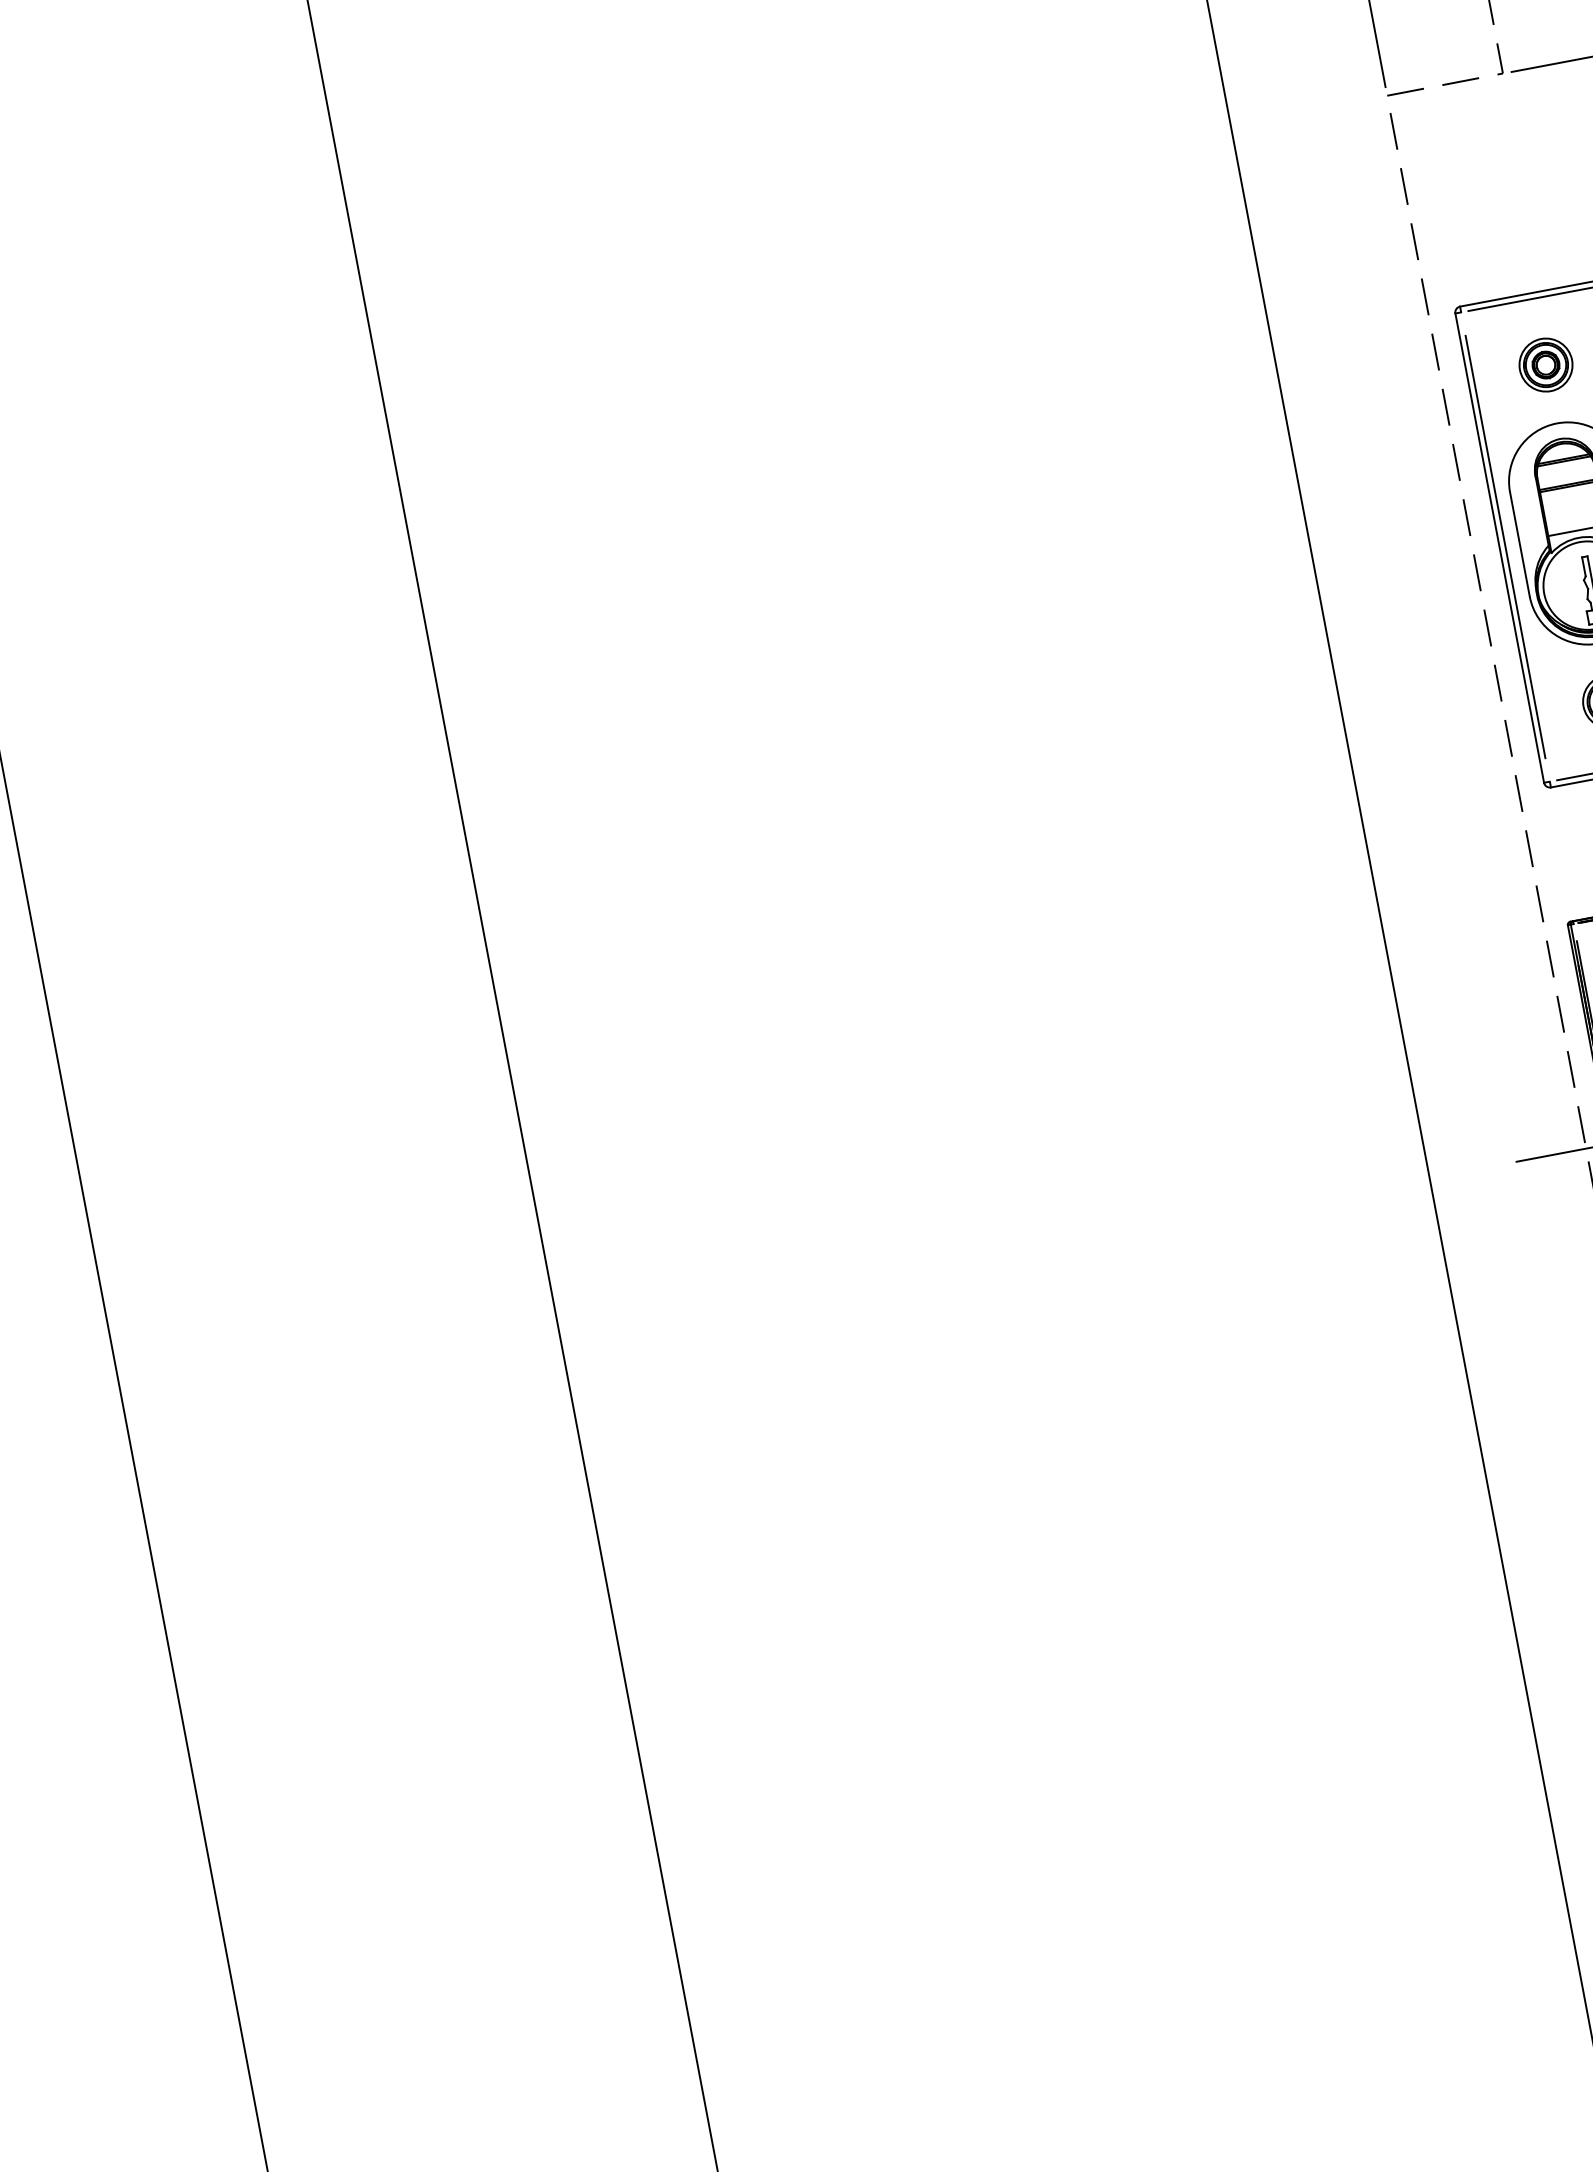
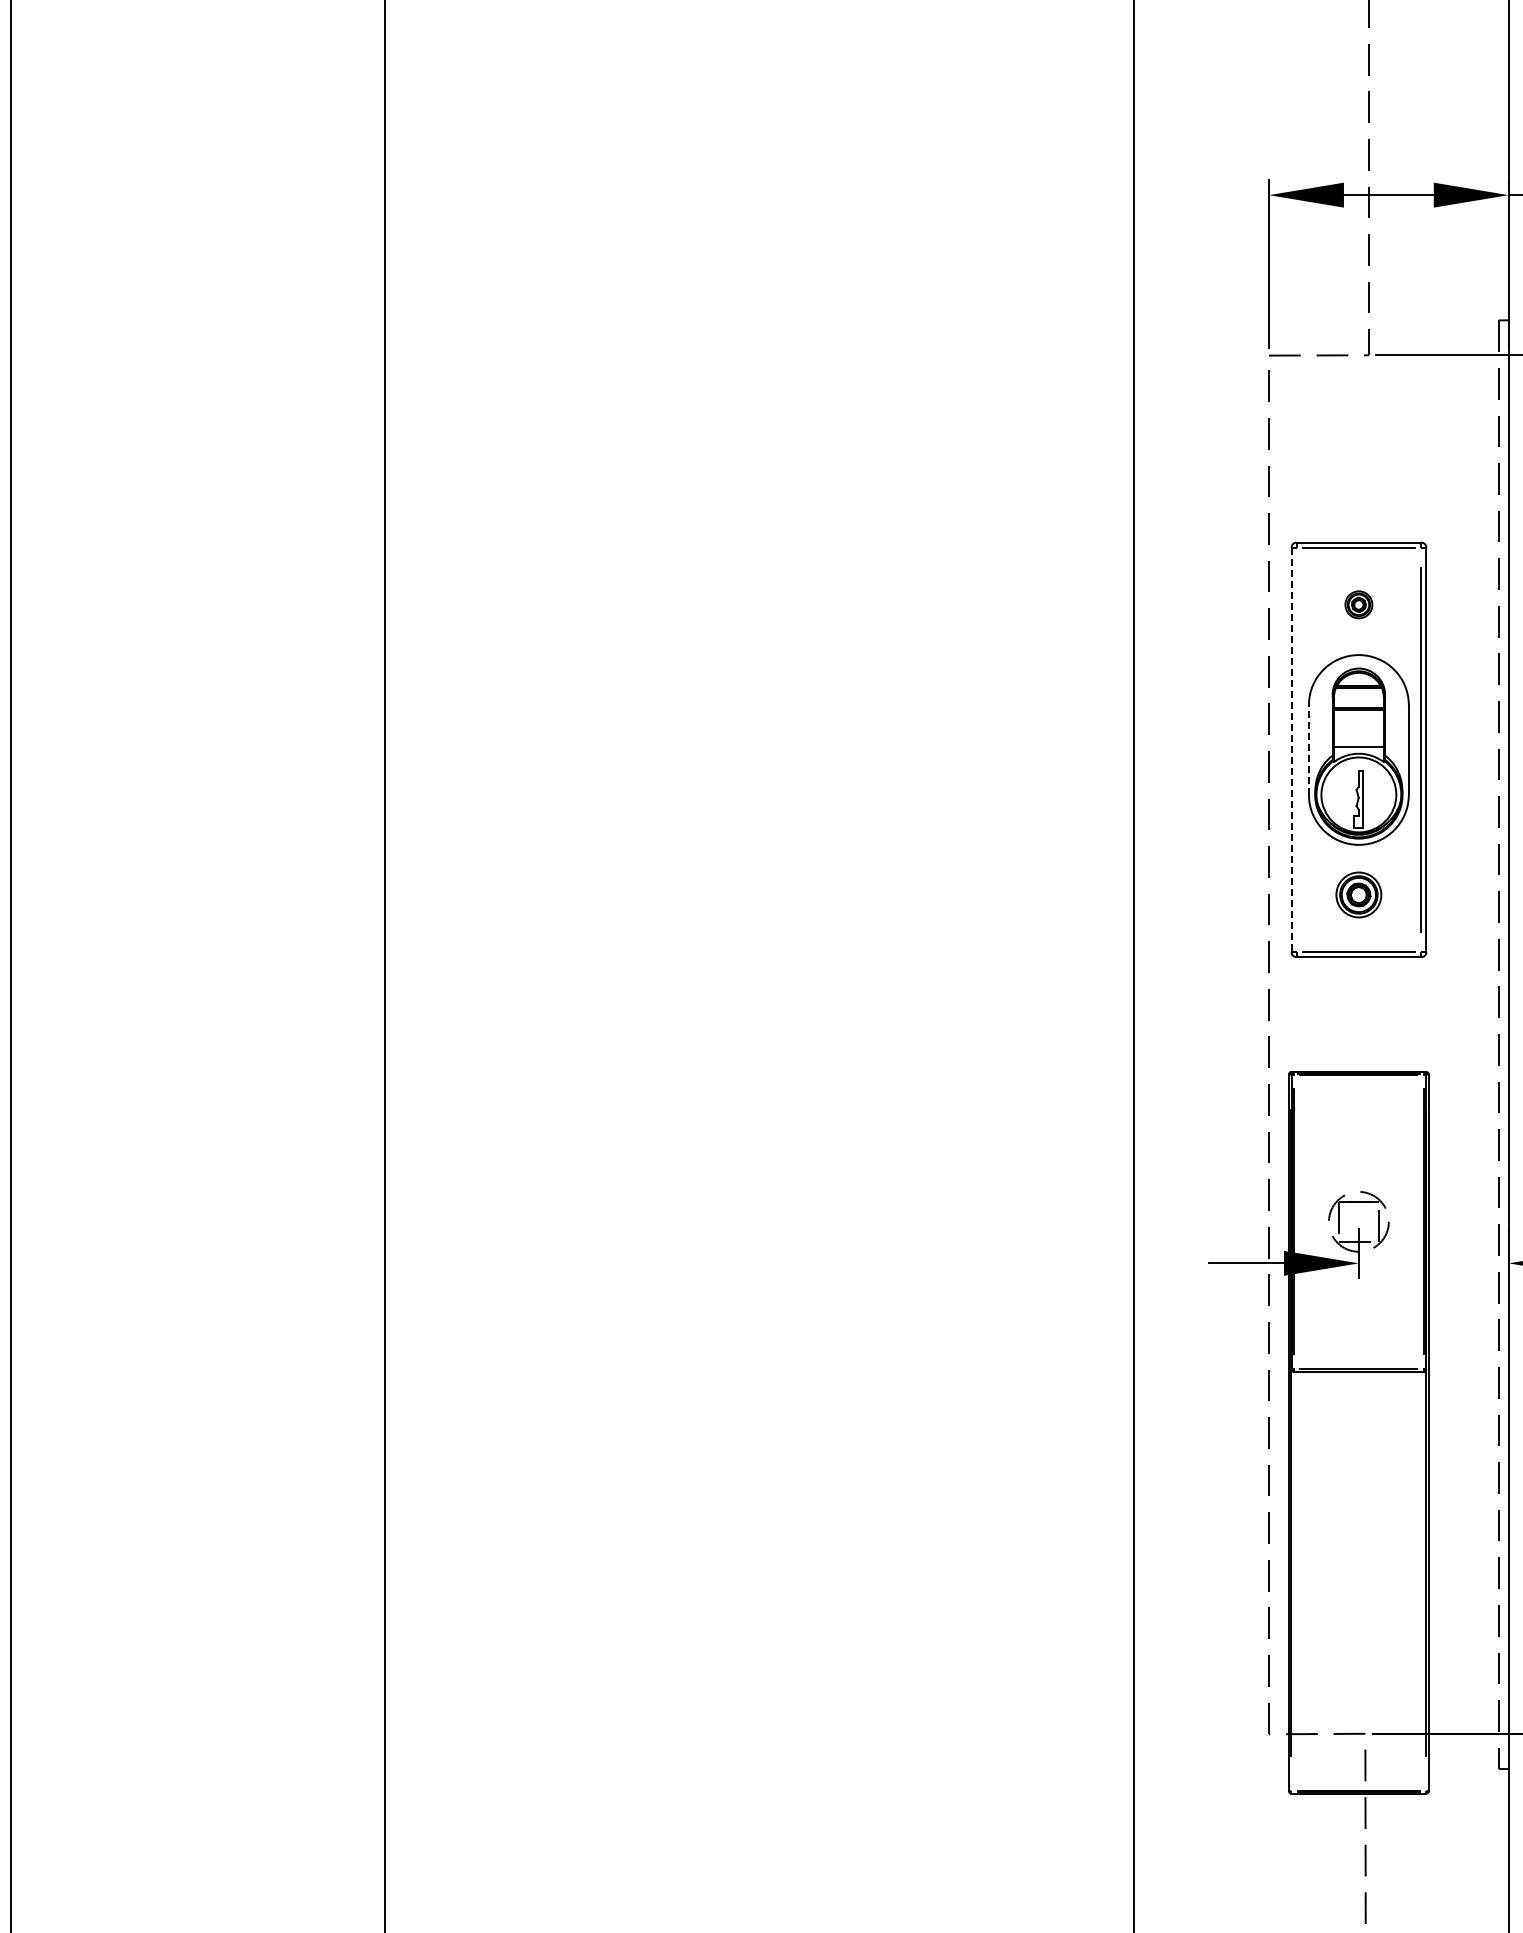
part: (1545, 364) -> (1358, 604), size x0.6
line: (1519, 543) -> (1308, 749), solid -> dashed
line: (1505, 546) -> (1296, 749), removed
line: (1499, 548) -> (1291, 750), solid -> dashed

